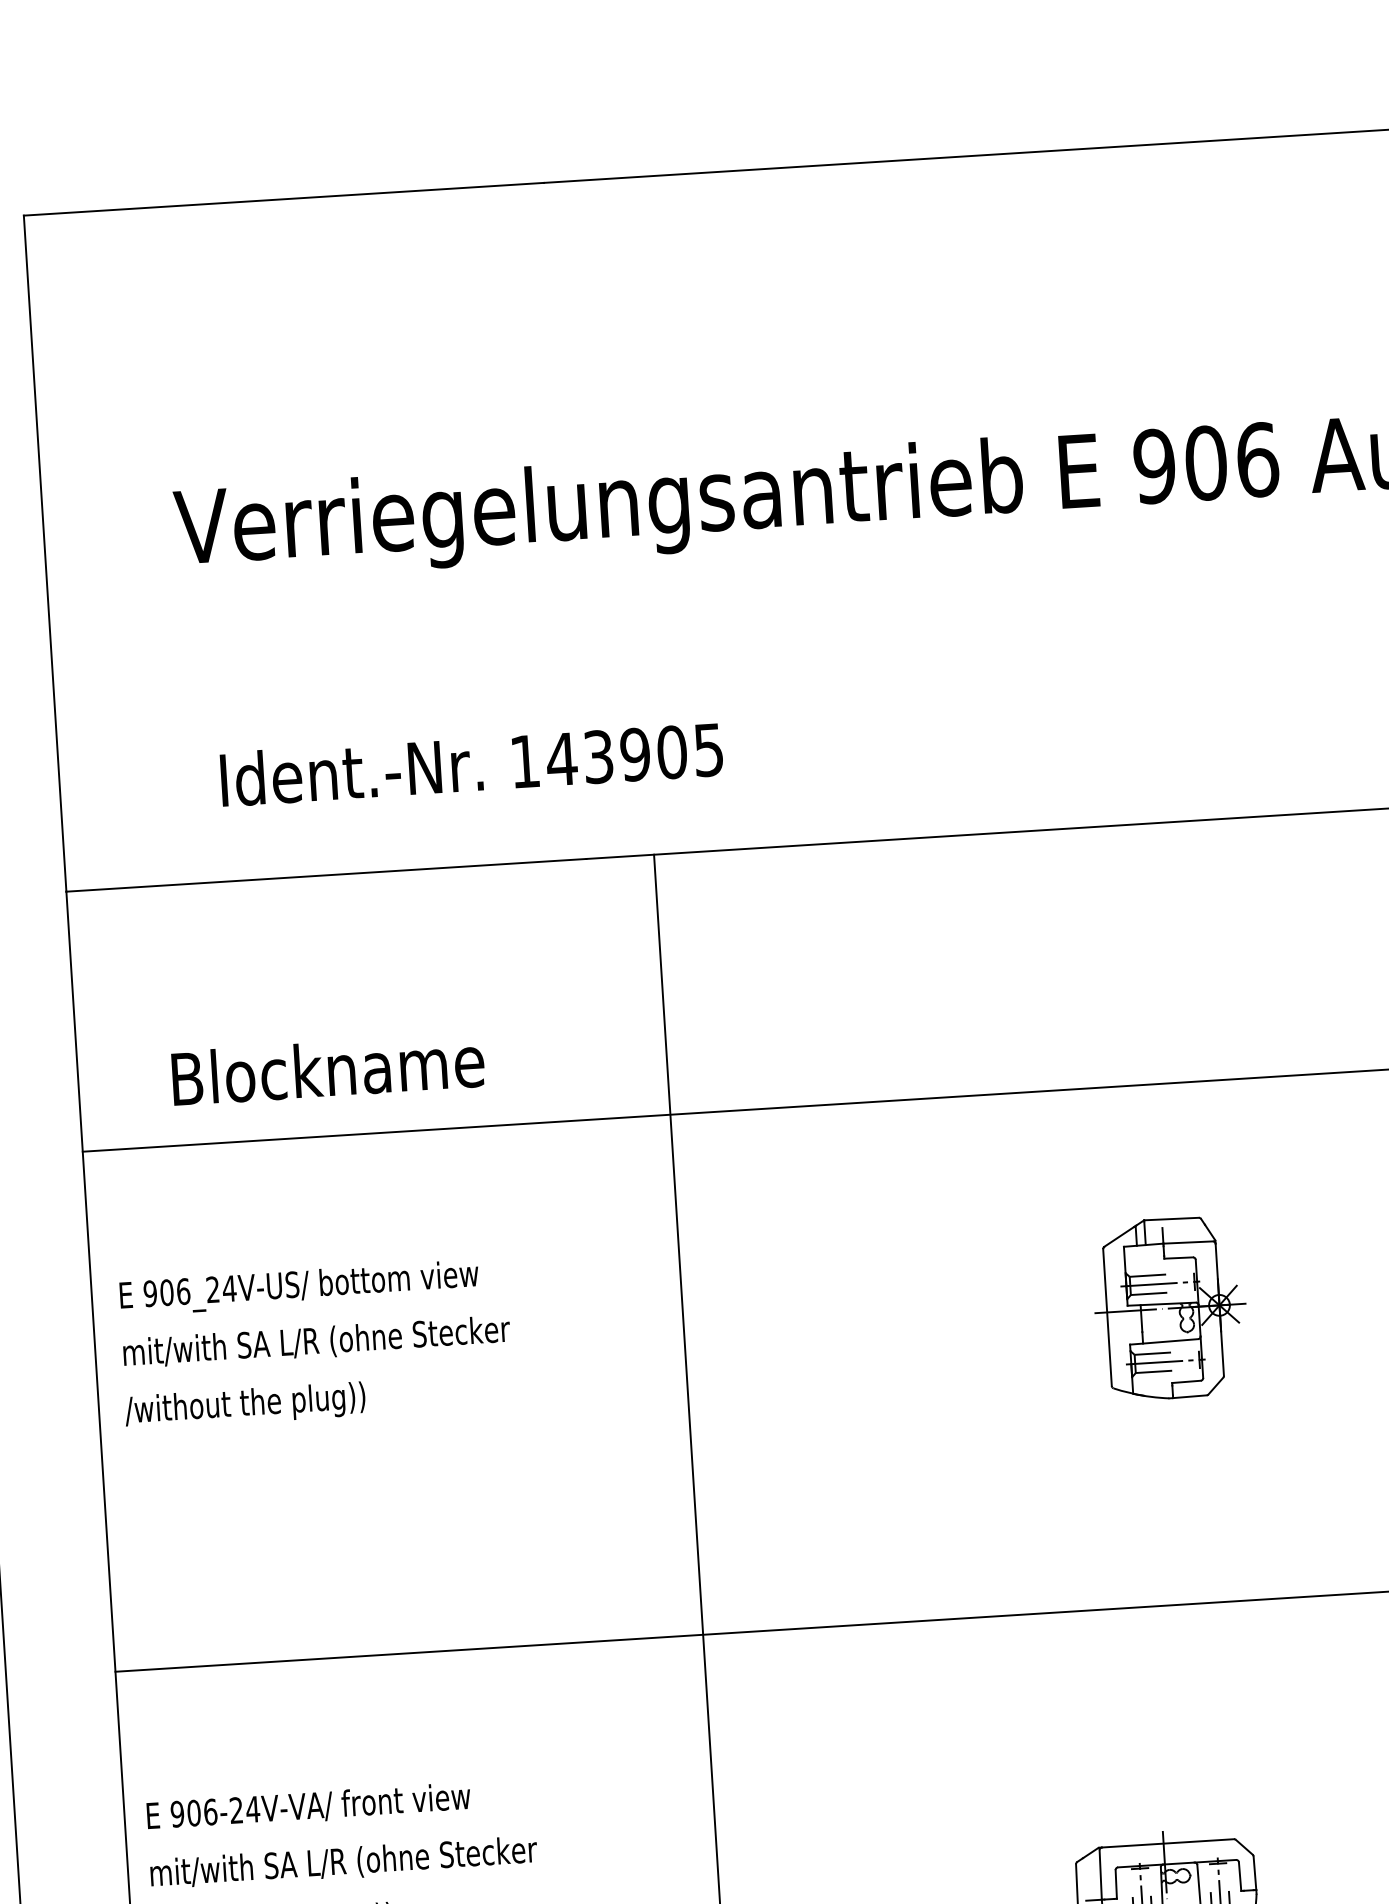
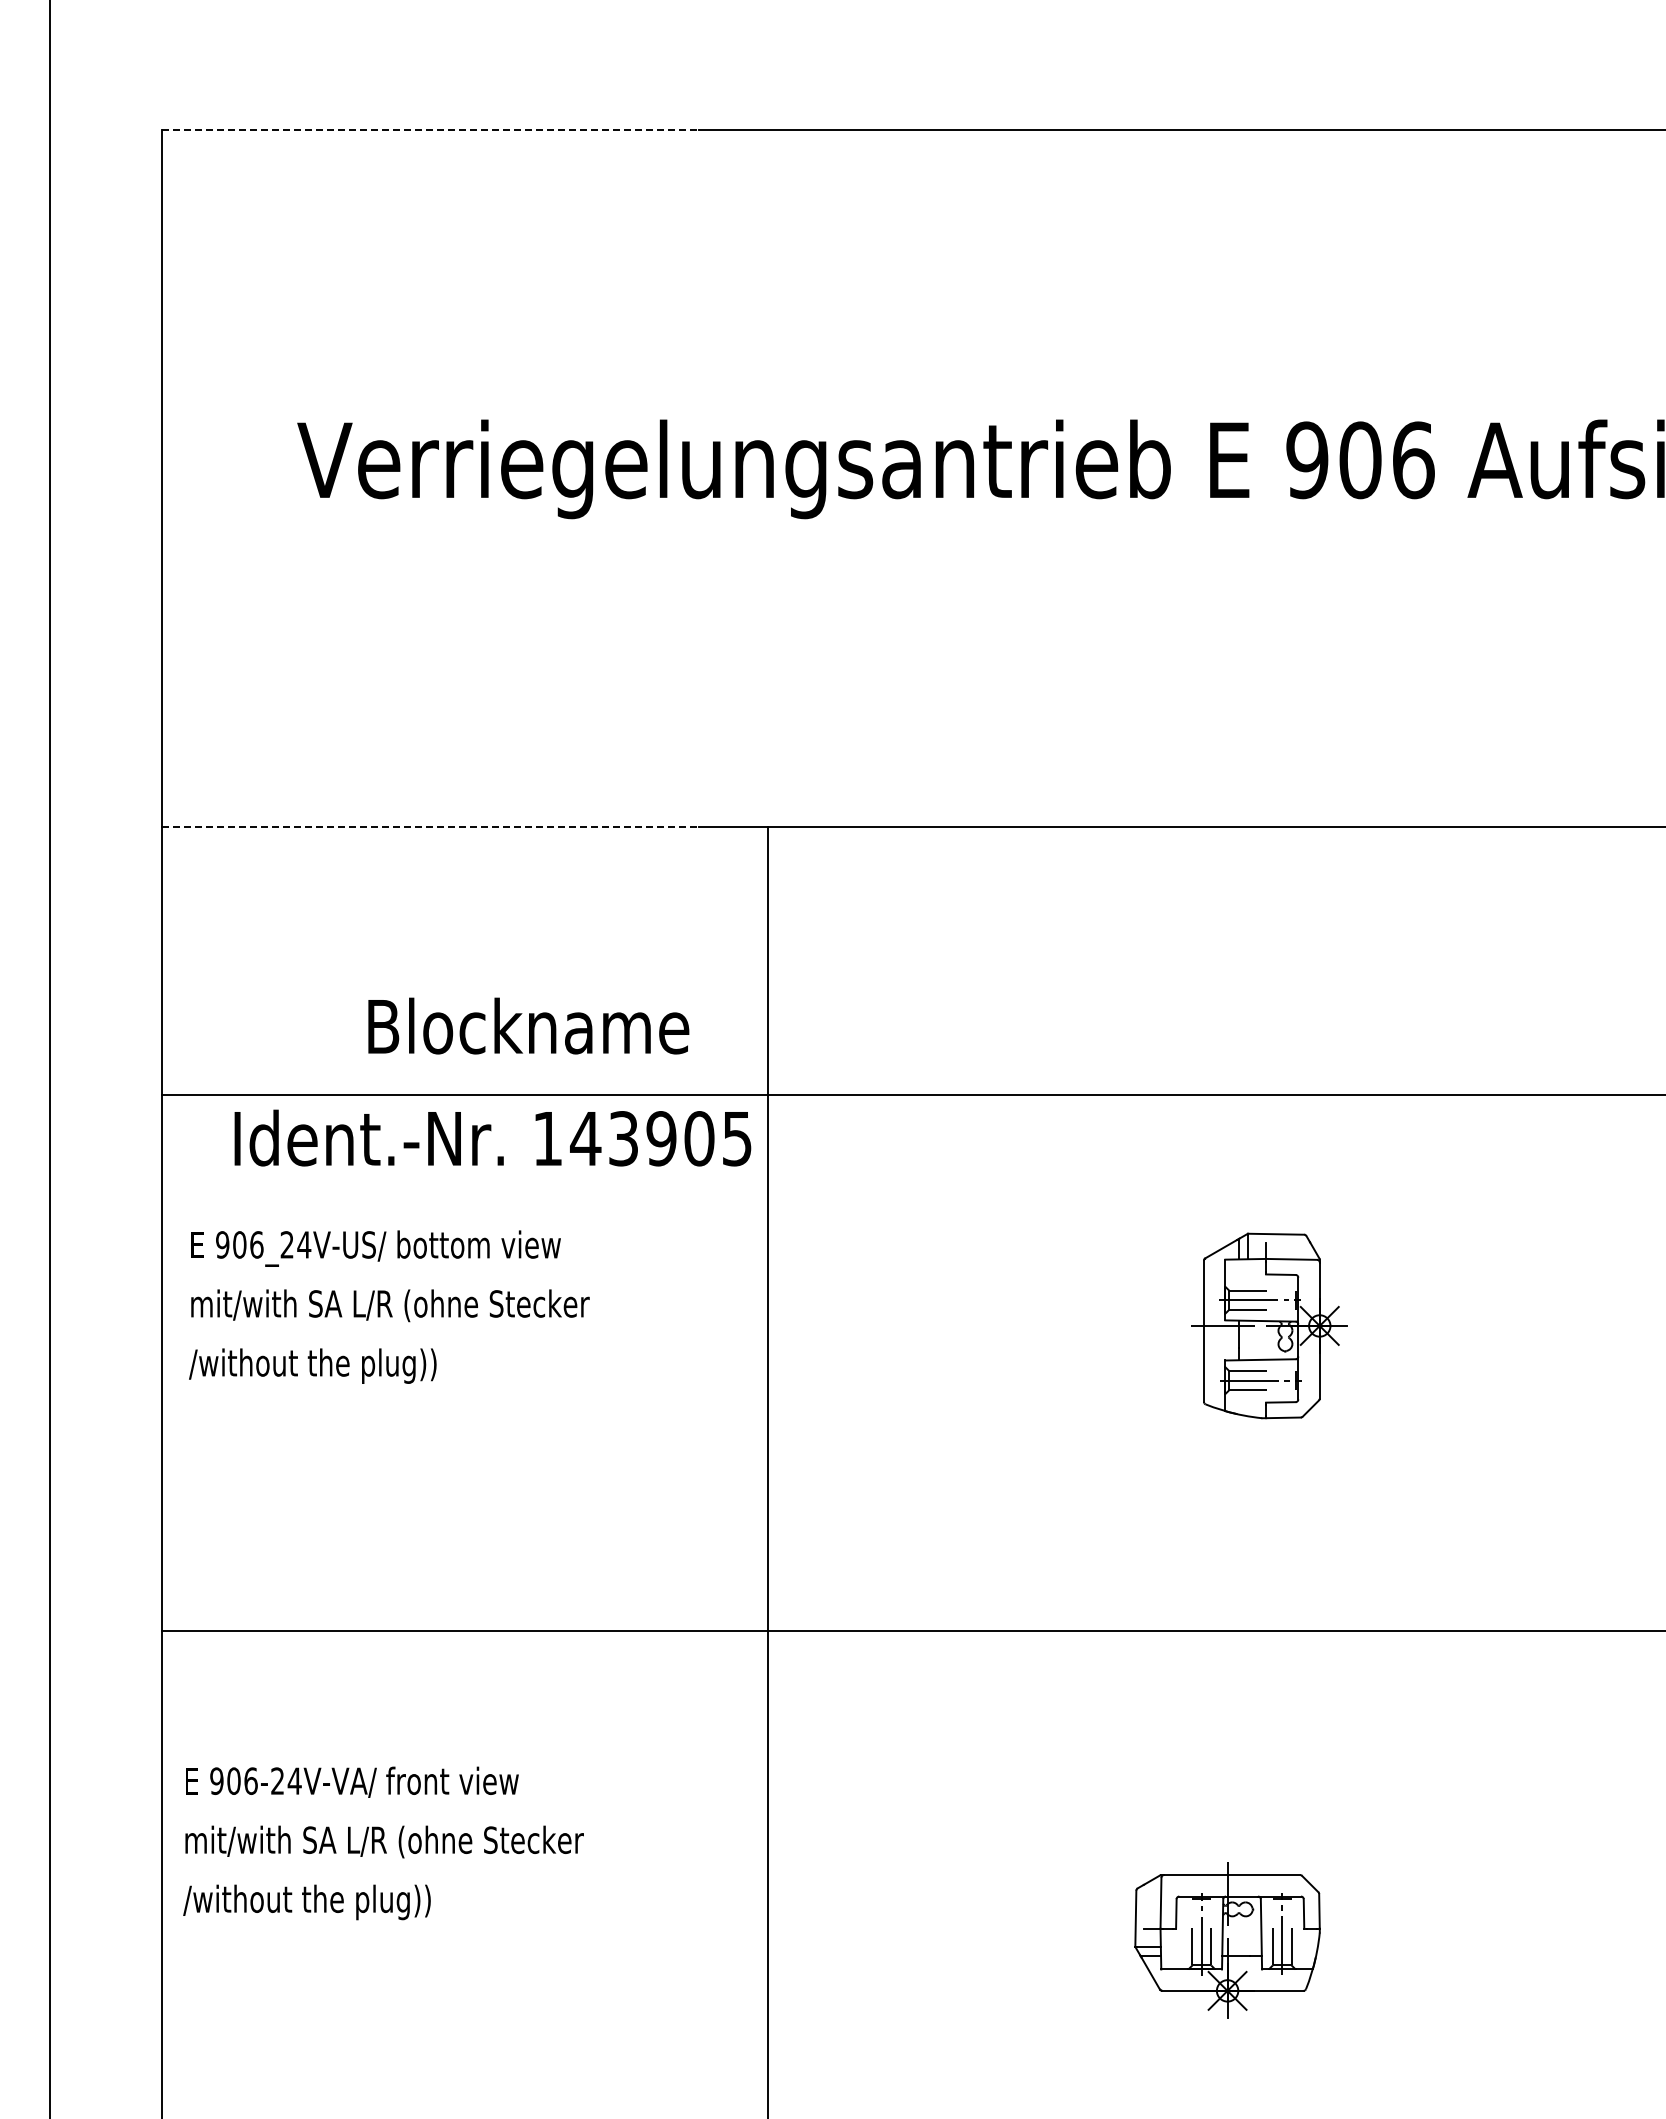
line: (283, 199) -> (430, 129), solid -> dashed
text: (471, 763) -> (492, 1137), moved
line: (326, 875) -> (430, 826), solid -> dashed
text: (327, 1068) -> (528, 1025), moved

